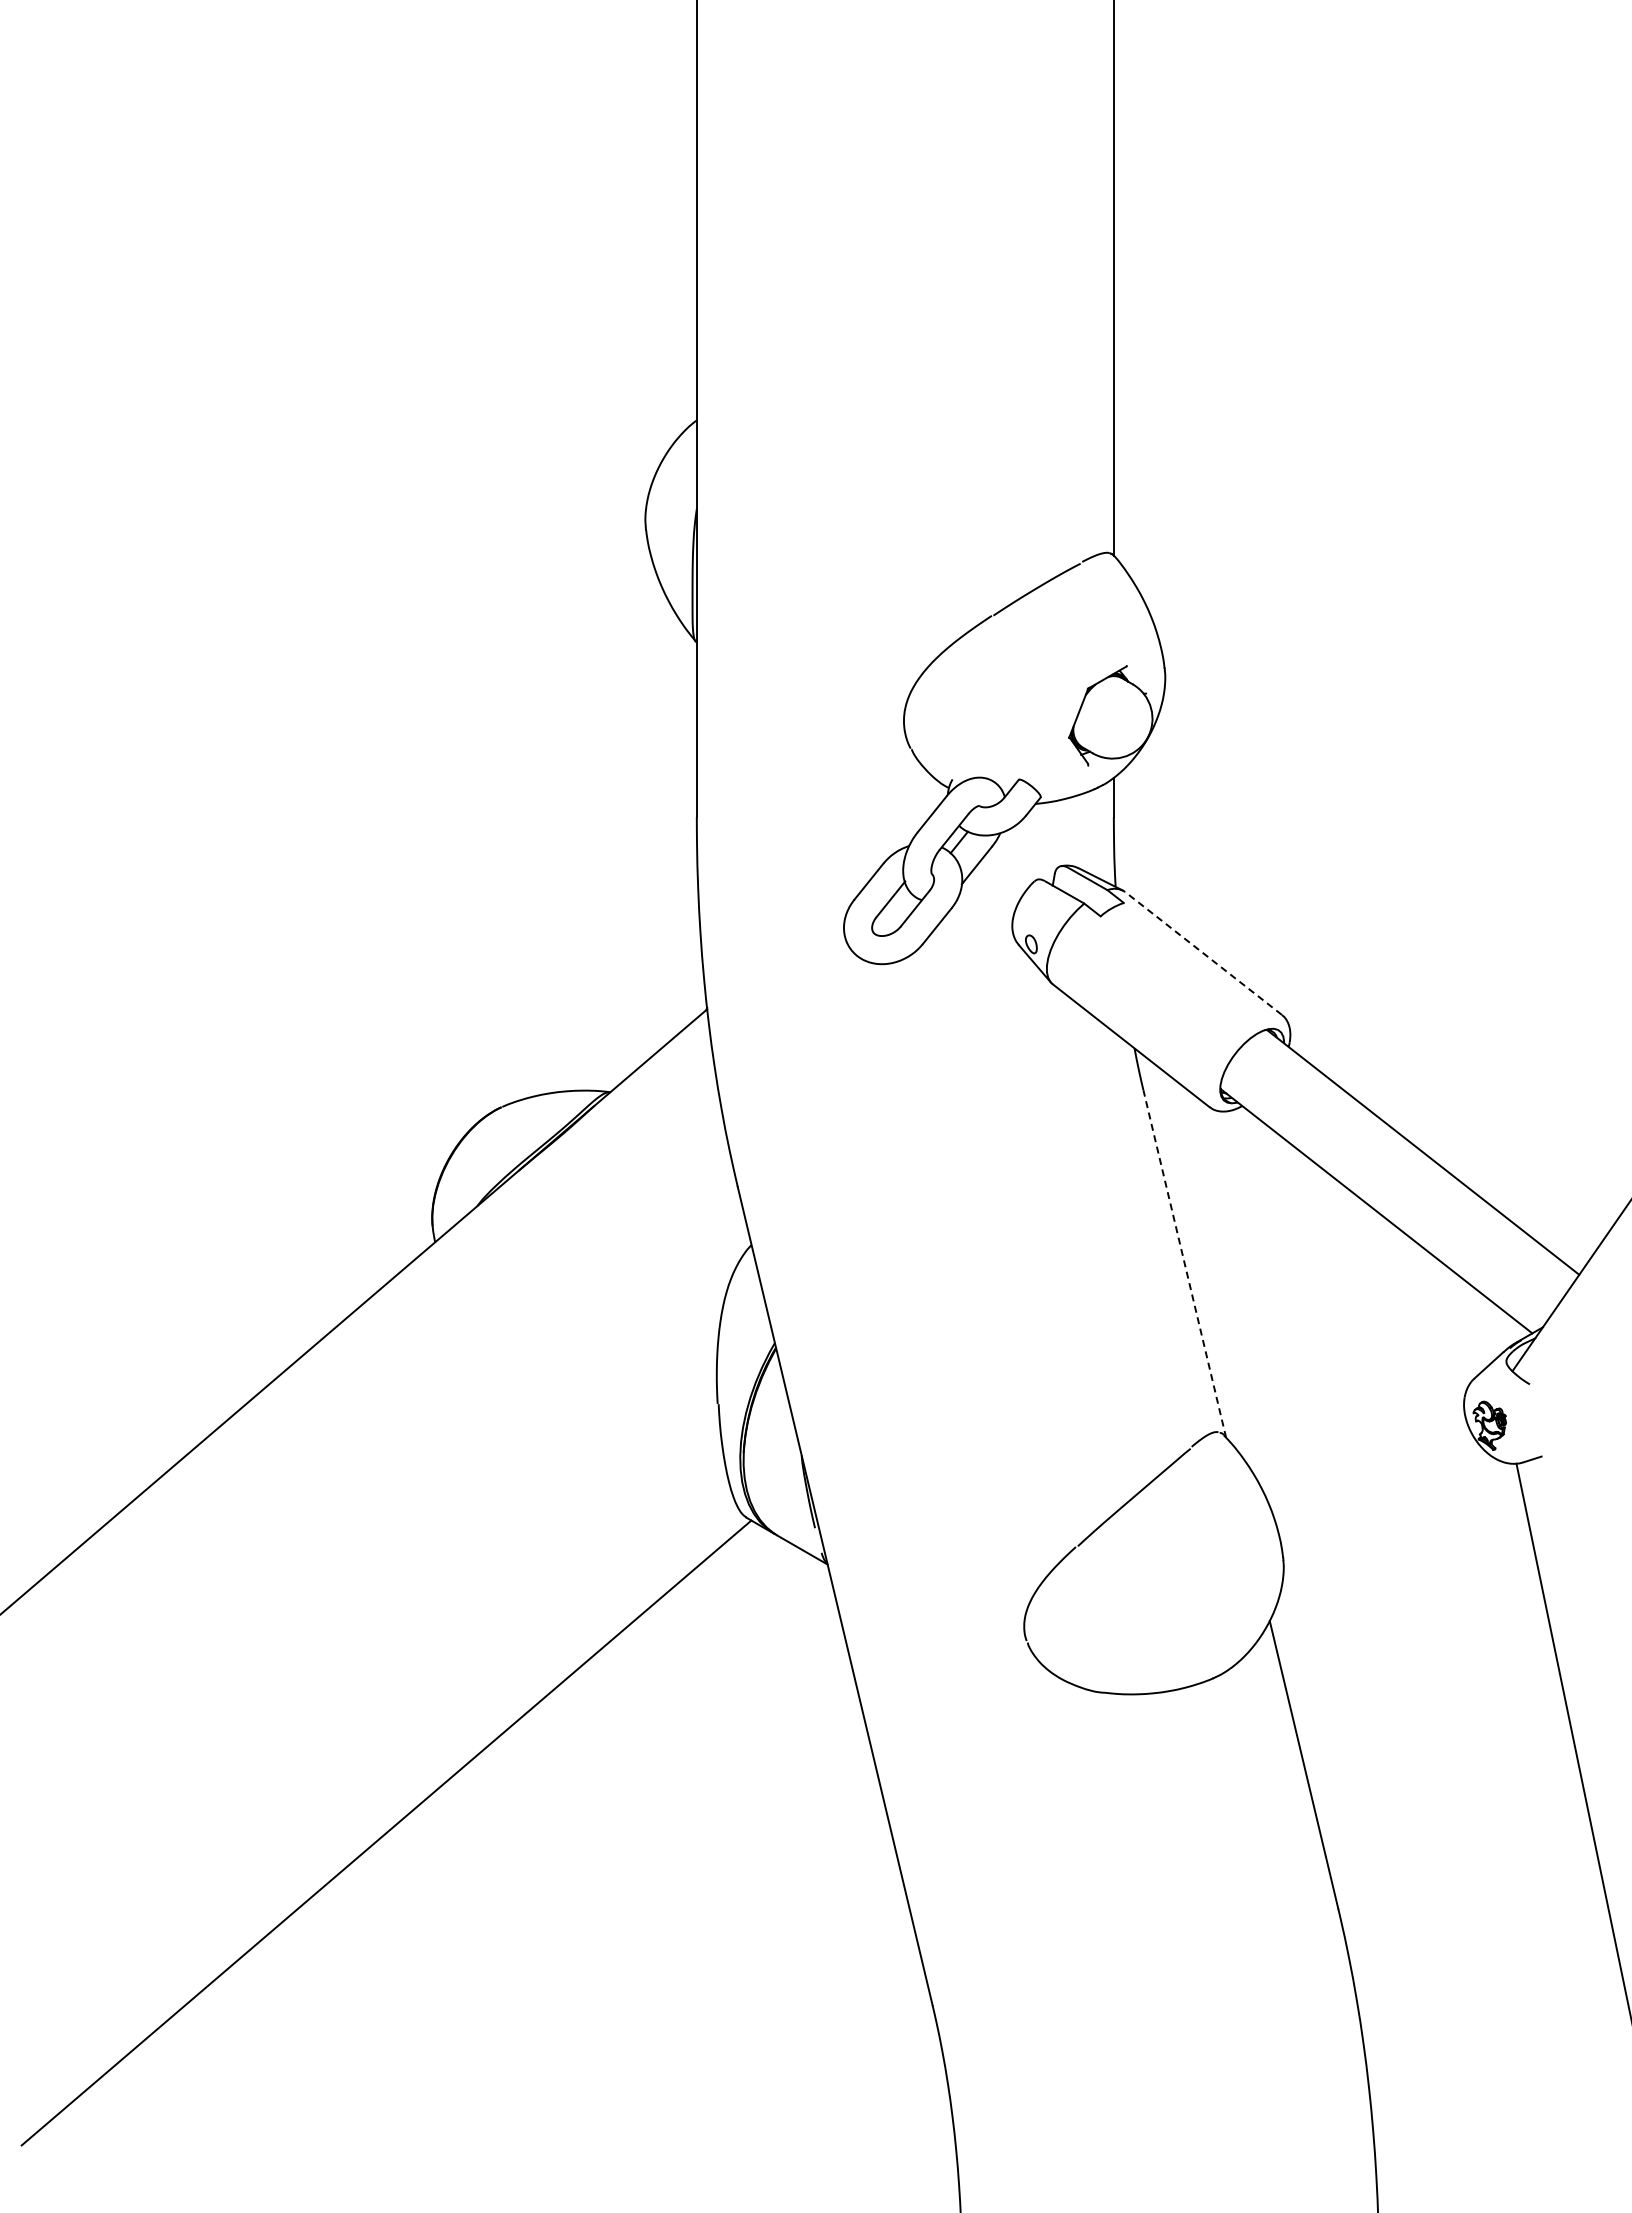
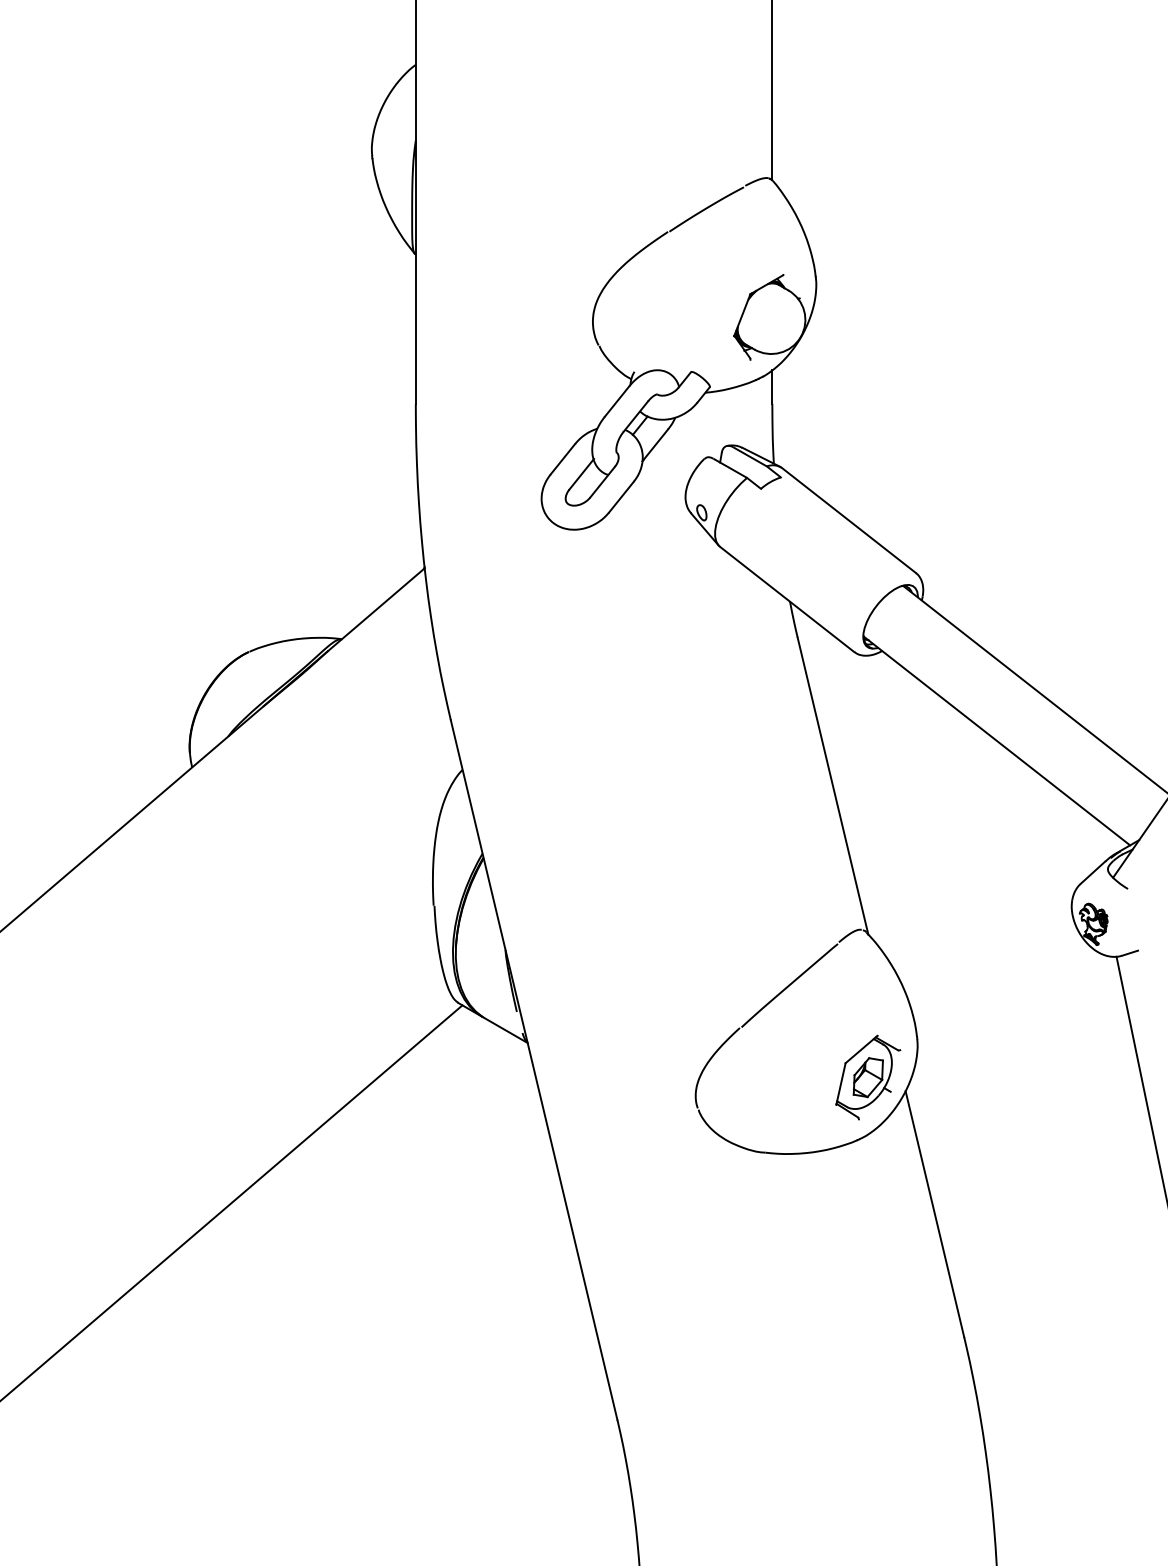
line: (1203, 953) -> (848, 520), dashed -> solid
line: (1184, 1264) -> (832, 786), dashed -> solid
part: (1225, 1604) -> (867, 1077), added

